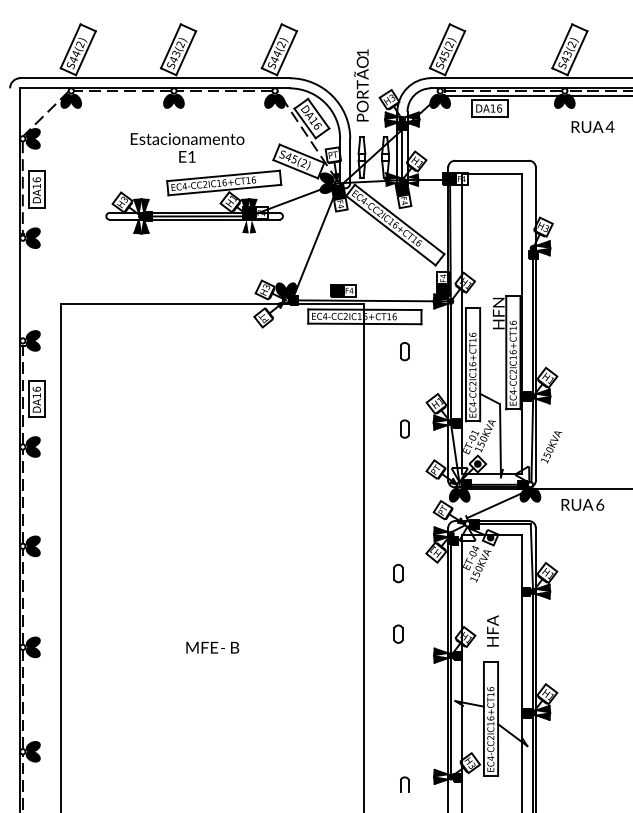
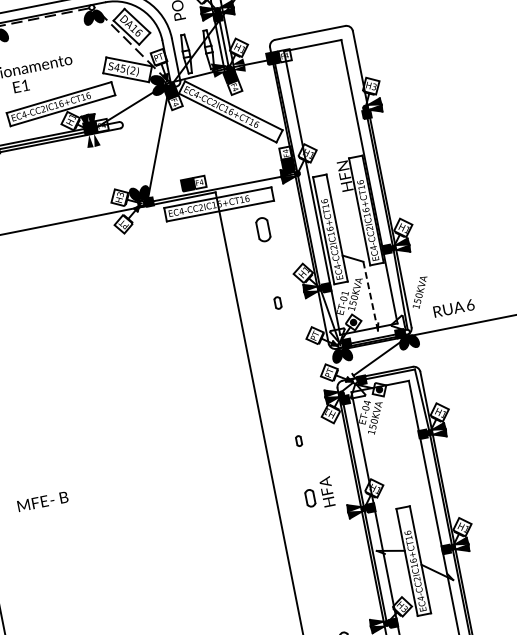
part: (404, 351) -> (263, 229), size x1.4
part: (404, 428) -> (277, 302), size x0.7
line: (500, 440) -> (370, 295), solid -> dashed
text: (582, 504) -> (453, 308), moved
part: (398, 573) -> (299, 440), size x0.6
text: (492, 630) -> (326, 491), moved
text: (212, 647) -> (42, 501), moved

